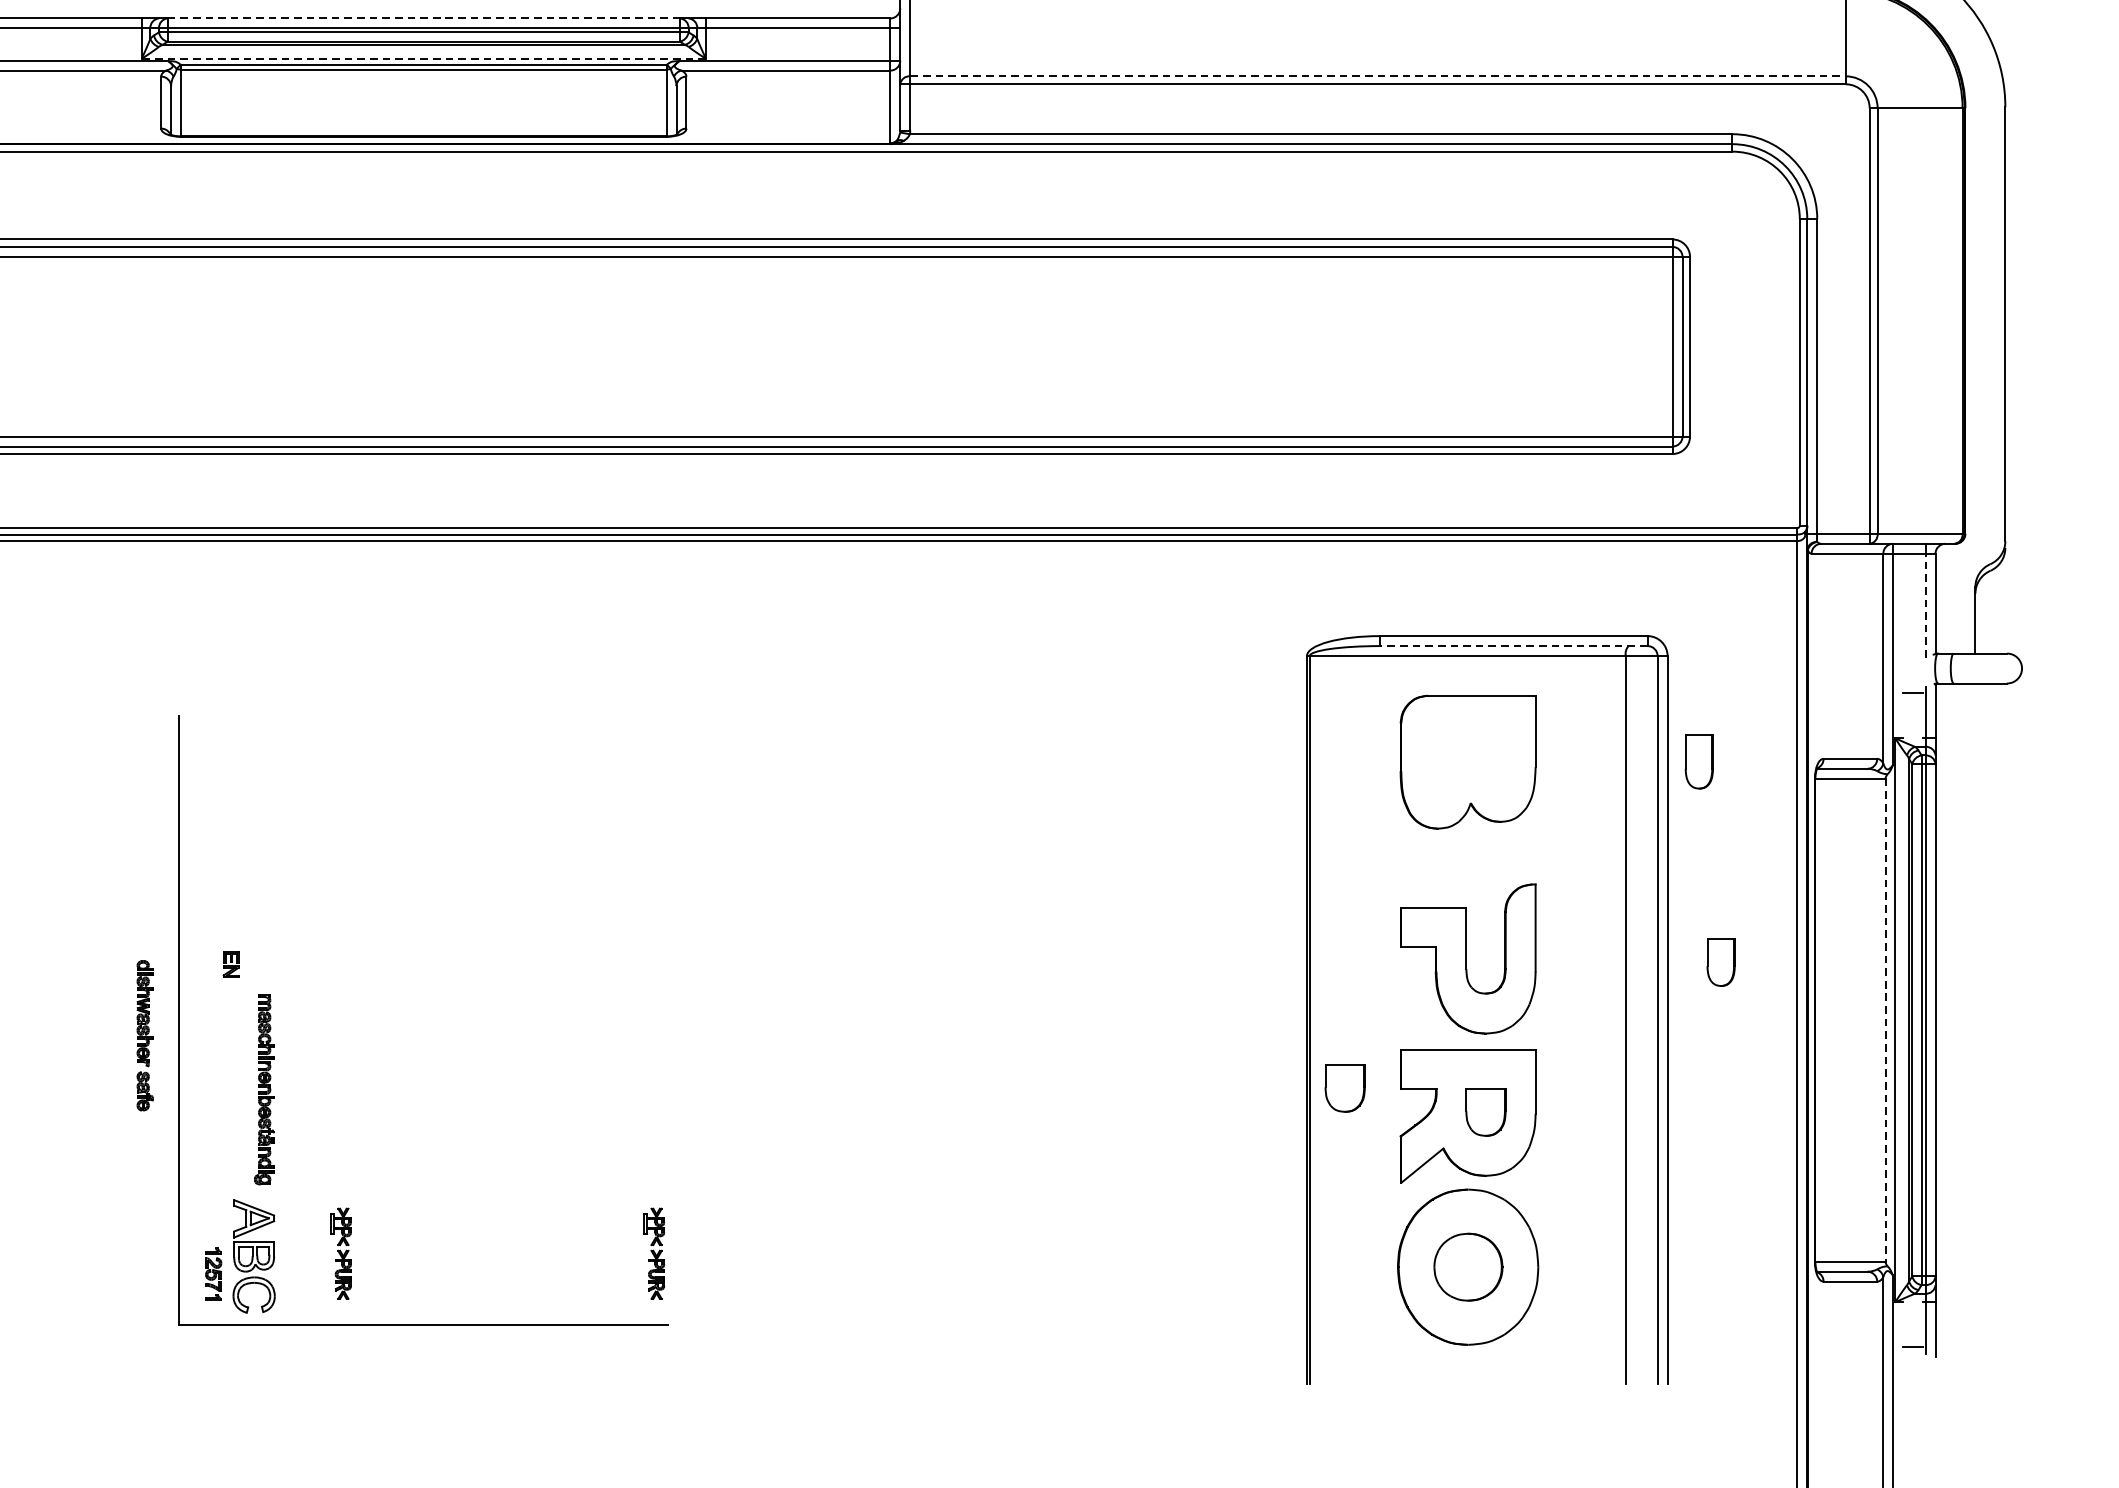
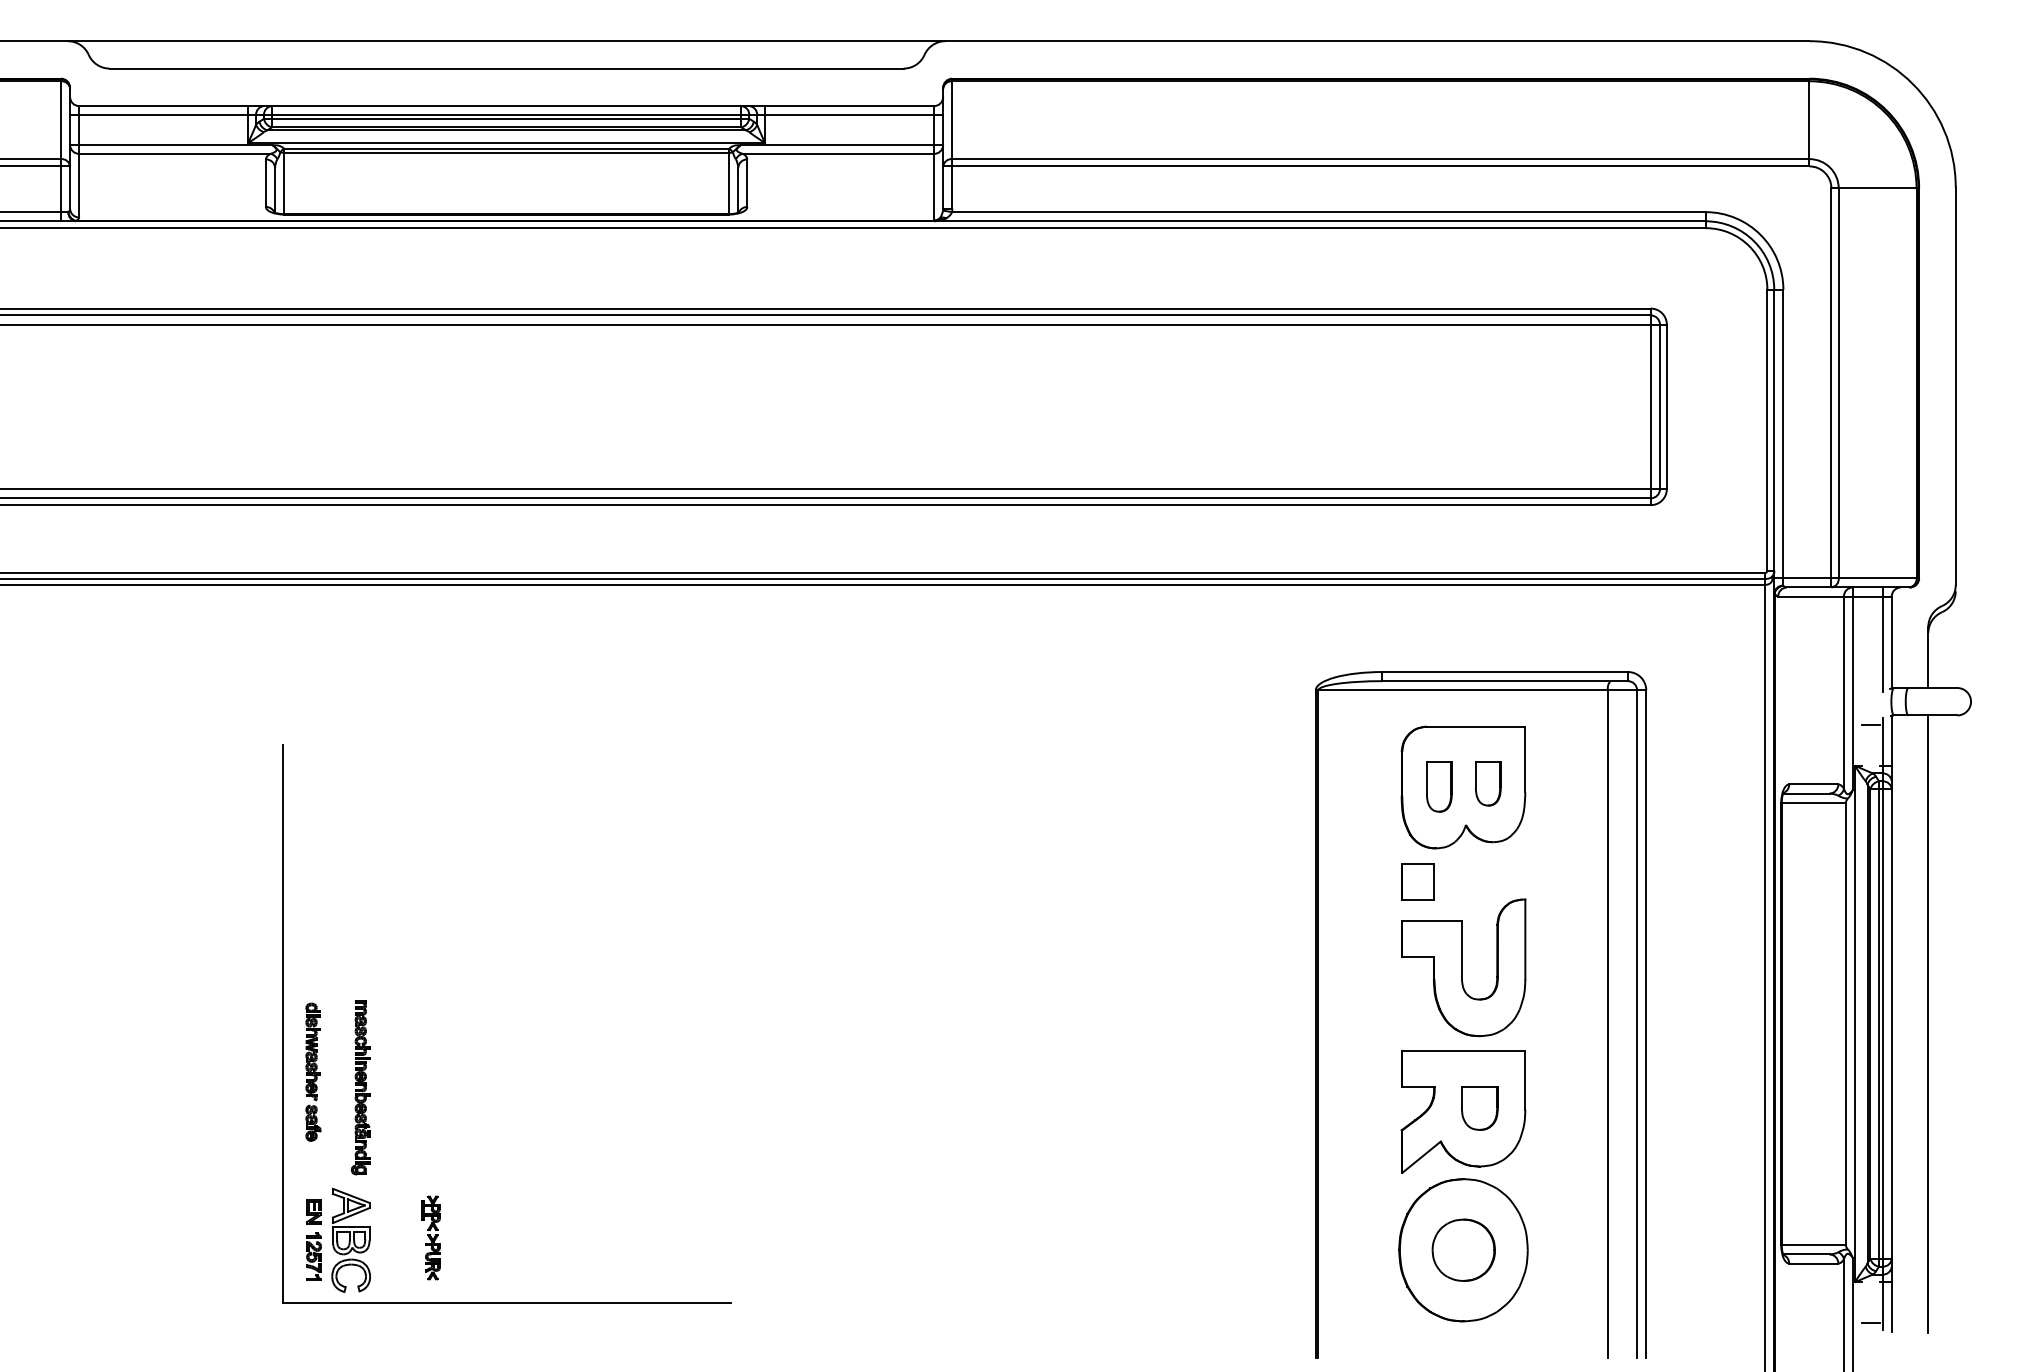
line: (423, 18) -> (506, 106), dashed -> solid
line: (423, 59) -> (506, 143), dashed -> solid
line: (1377, 76) -> (1380, 159), dashed -> solid
line: (1925, 606) -> (1882, 644), dashed -> solid
line: (1513, 646) -> (1505, 681), dashed -> solid
part: (1699, 761) -> (1439, 786), moved
part: (1417, 864) -> (1417, 881), added
part: (1721, 961) -> (1488, 783), moved
part: (230, 964) -> (313, 1211), moved
line: (1975, 1019) -> (1928, 1023), added
line: (1885, 1020) -> (1845, 1024), dashed -> solid
part: (145, 1034) -> (313, 1071), moved
part: (1344, 1088) -> (1350, 1086), removed
part: (653, 1253) -> (717, 1237), removed

